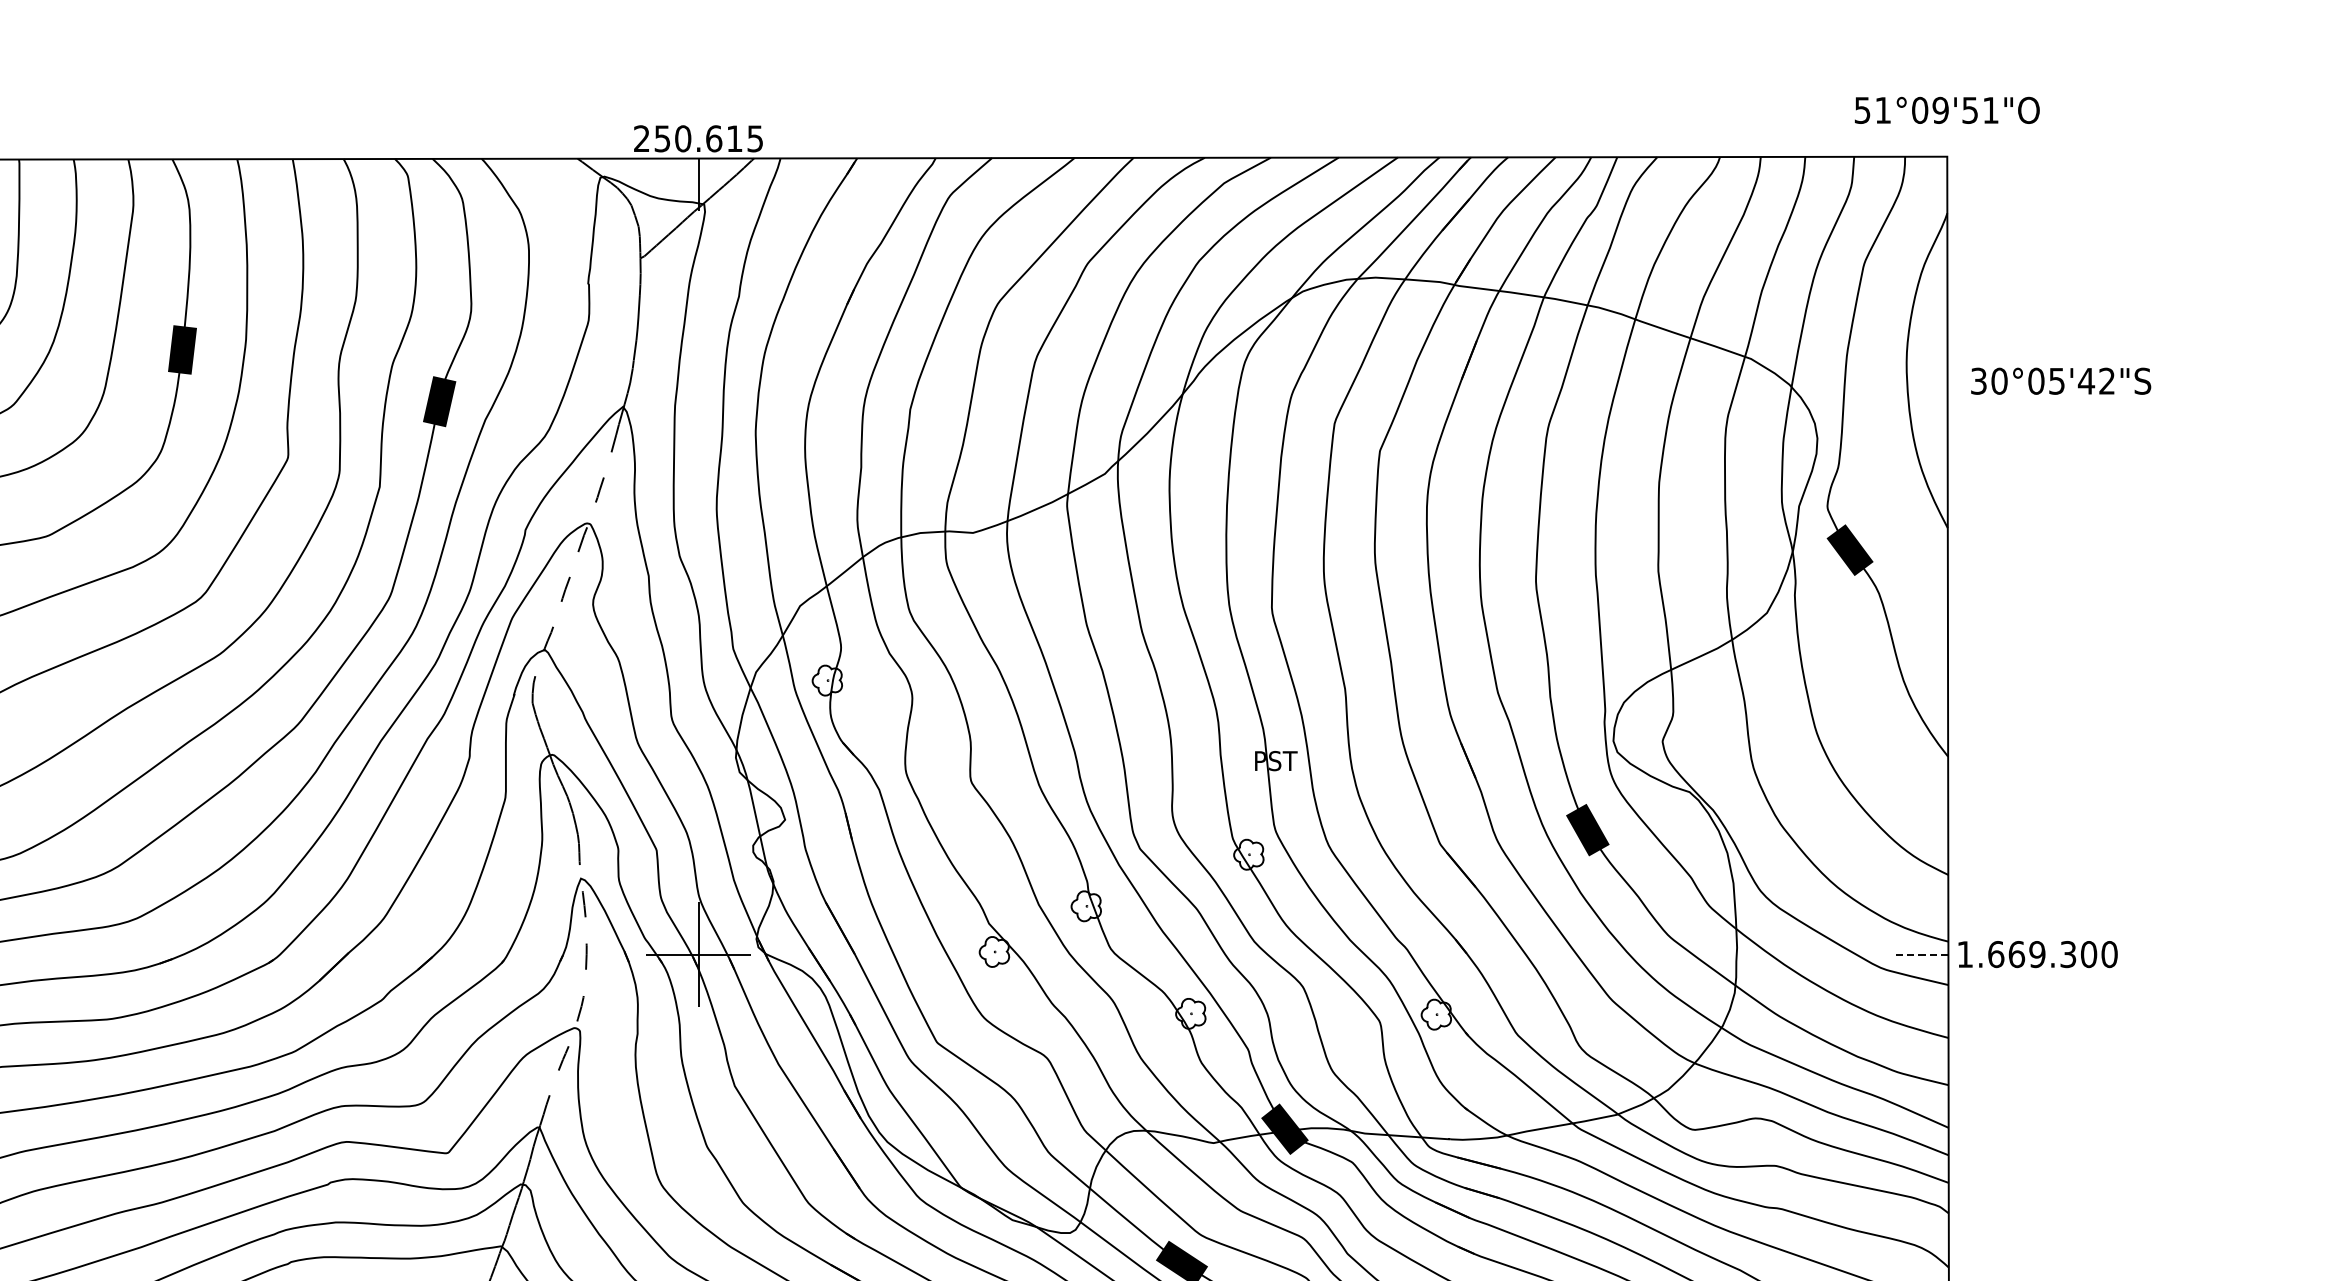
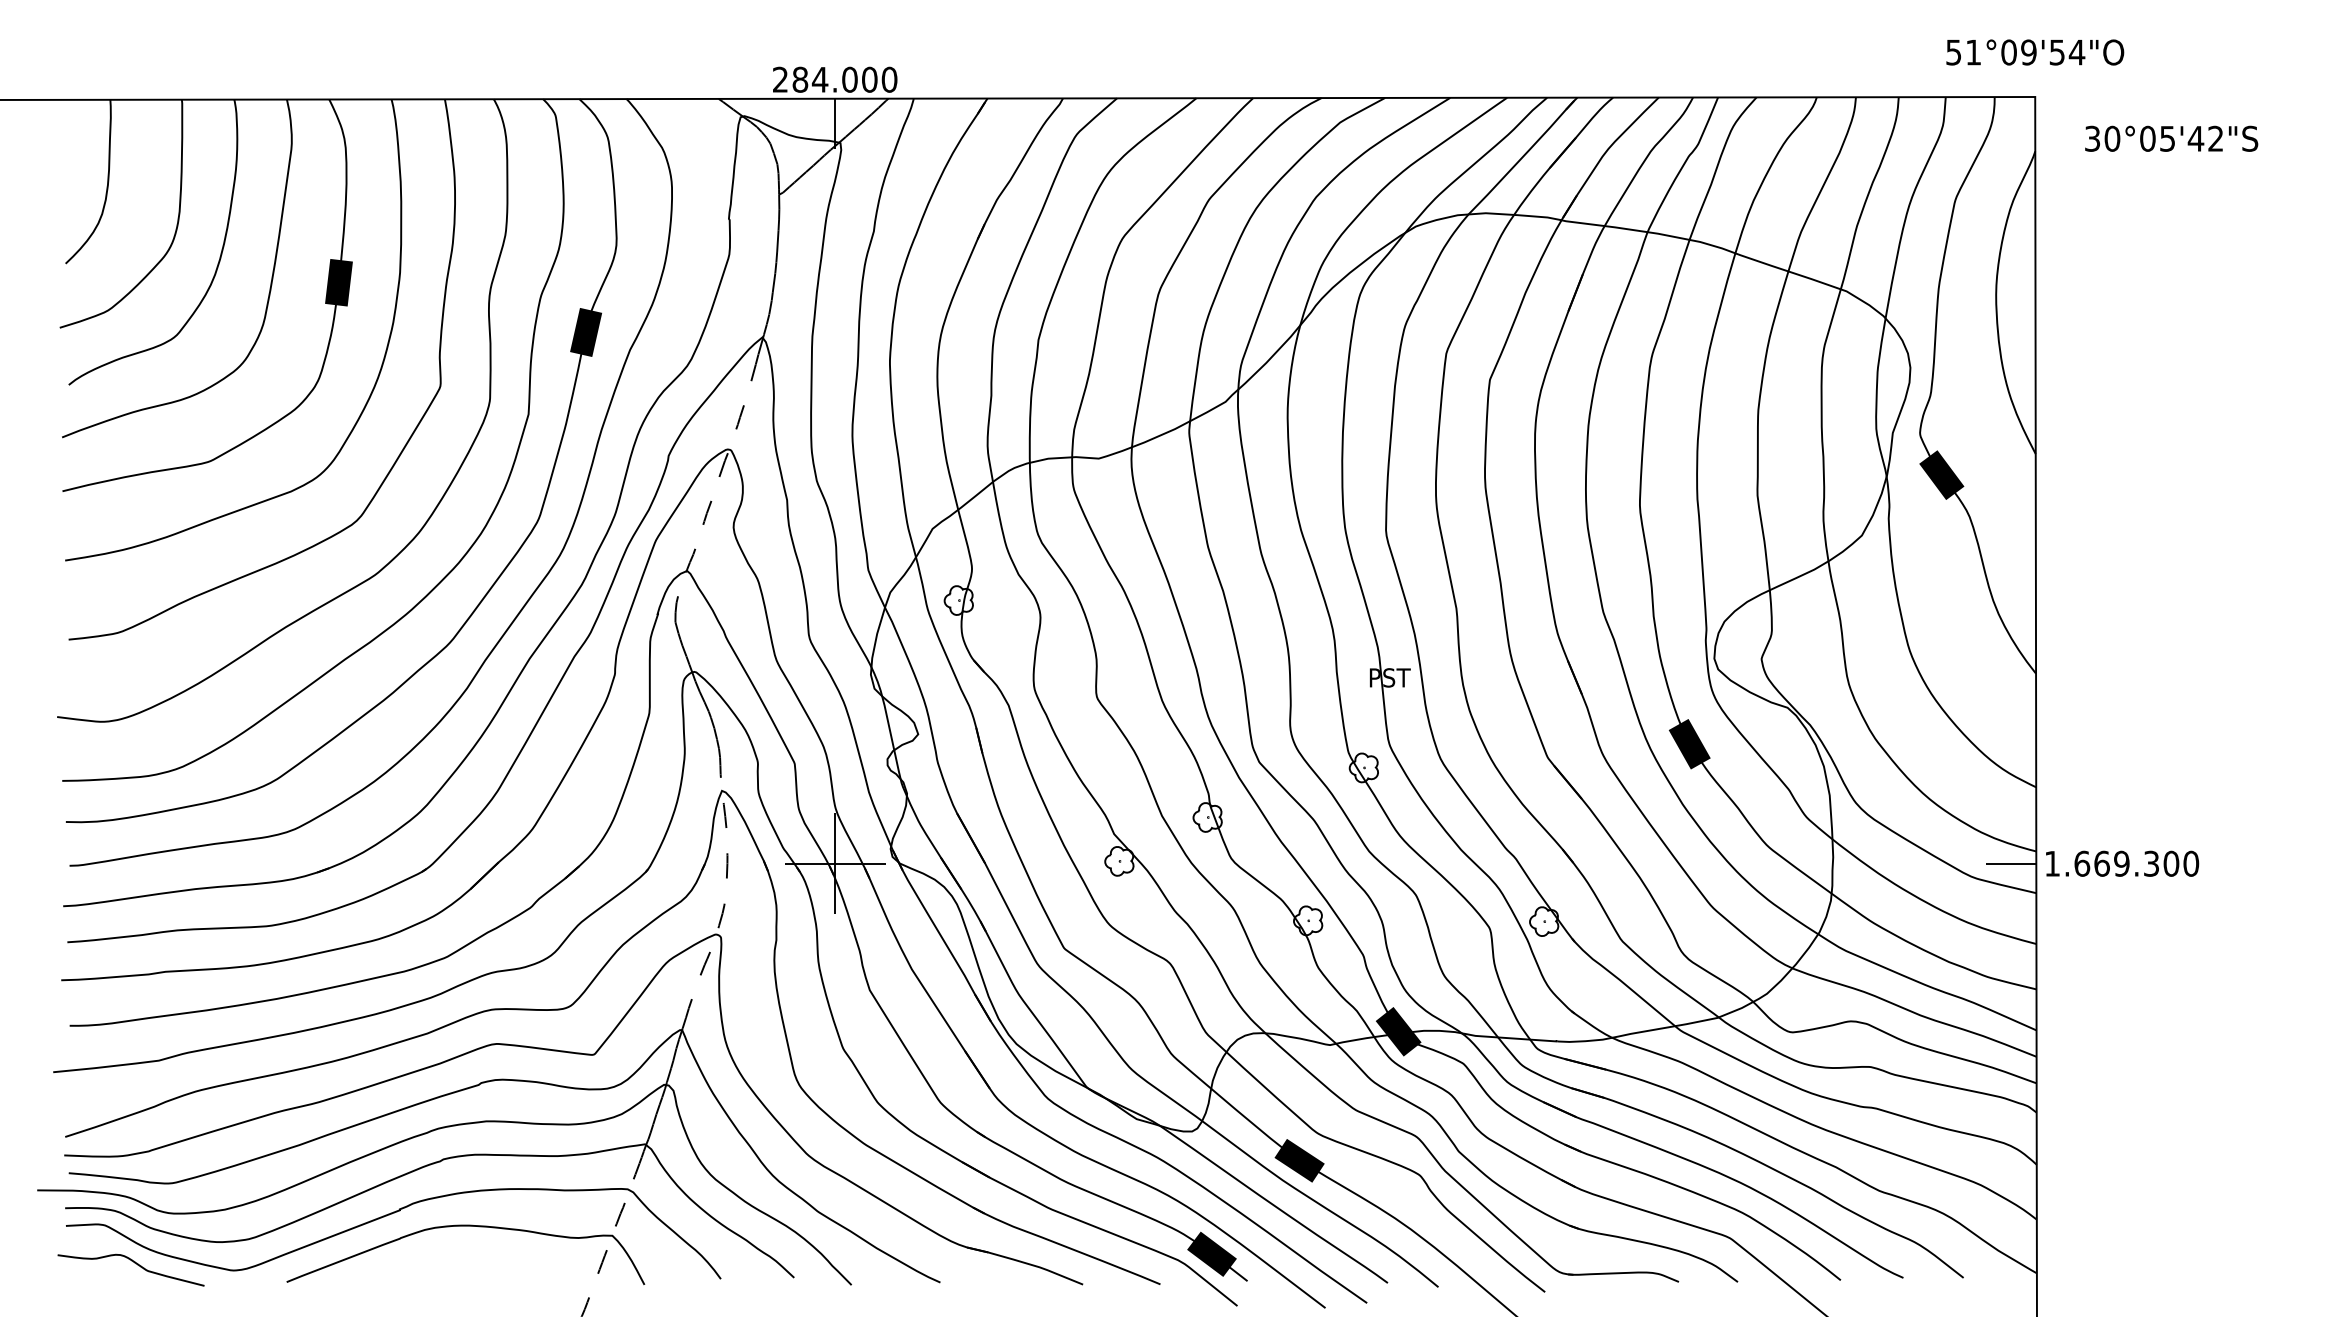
text: (1990, 110) -> (2076, 52), 51°09'51"O -> 51°09'54"O
text: (708, 138) -> (844, 79), 250.615 -> 284.000
text: (2060, 380) -> (2171, 138), moved
line: (1921, 954) -> (2010, 863), dashed -> solid

